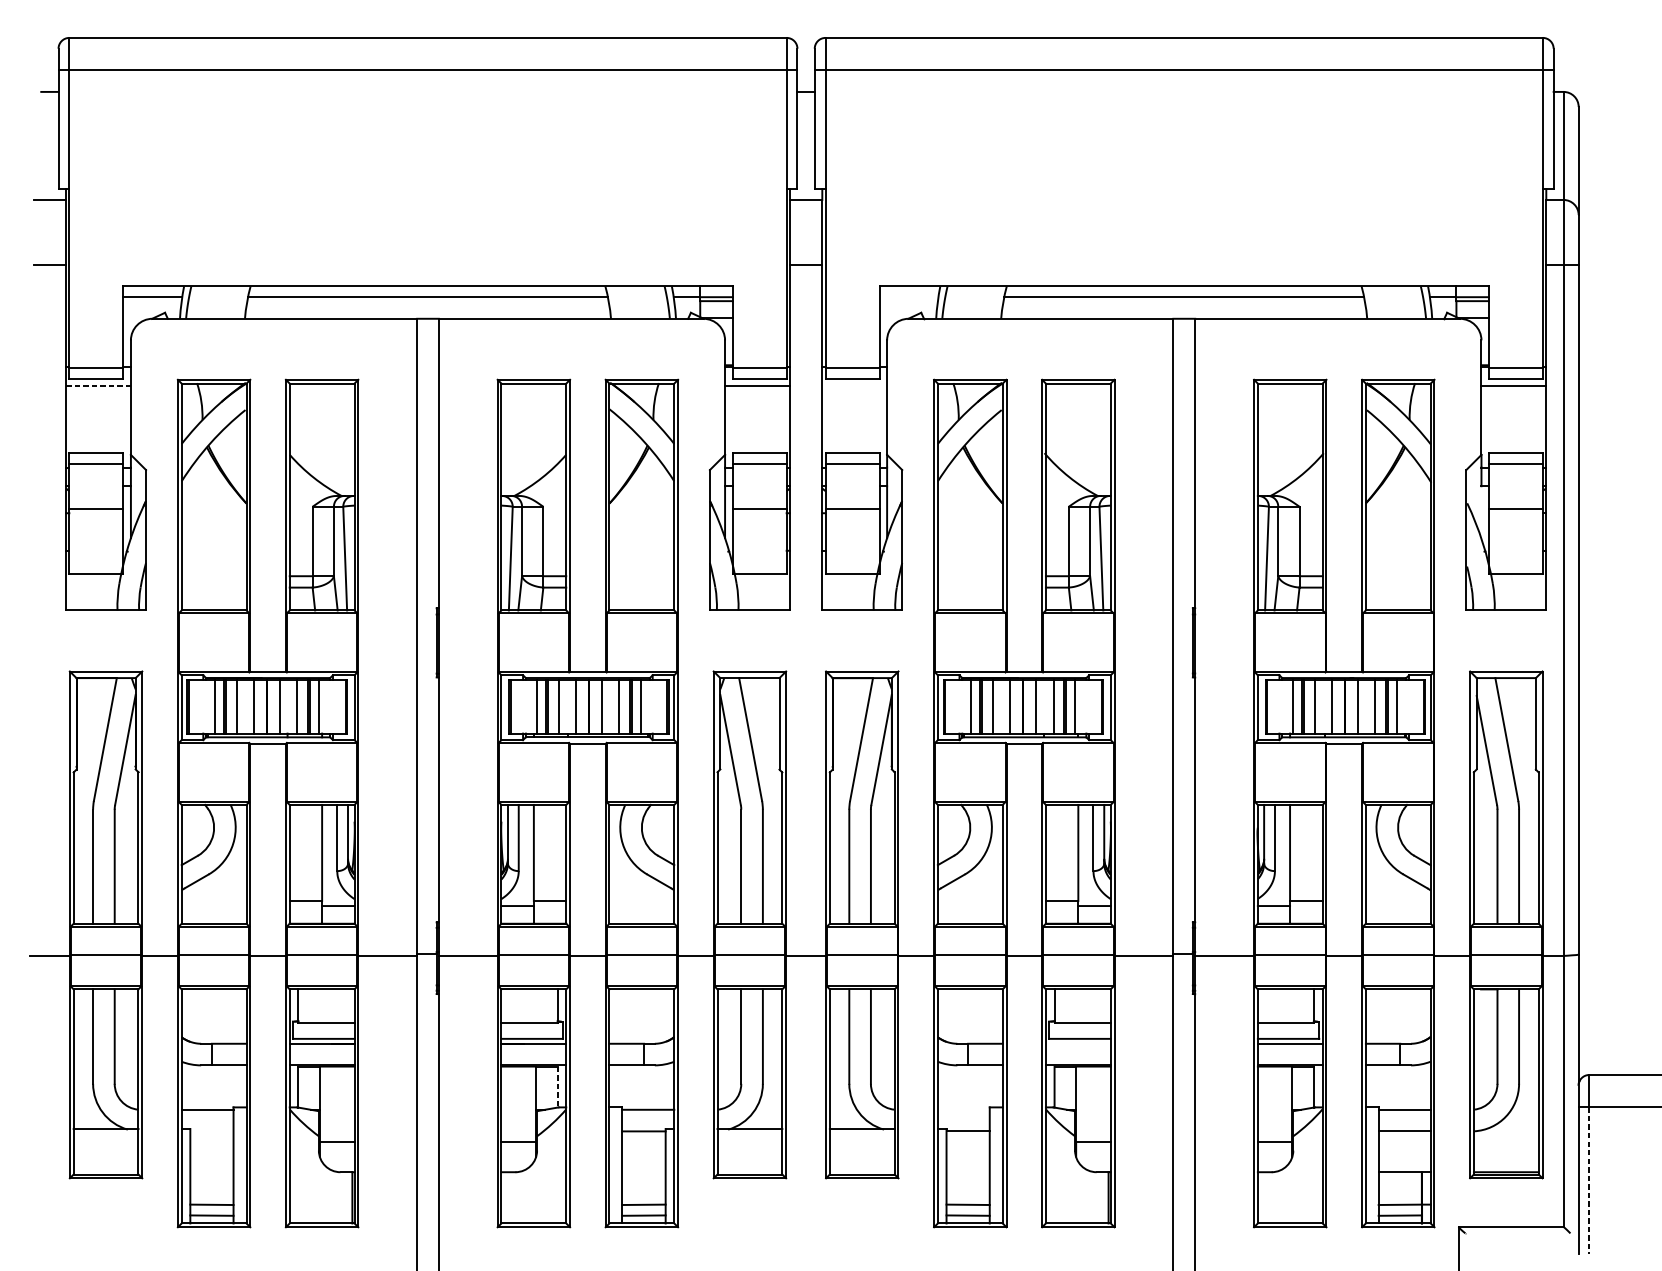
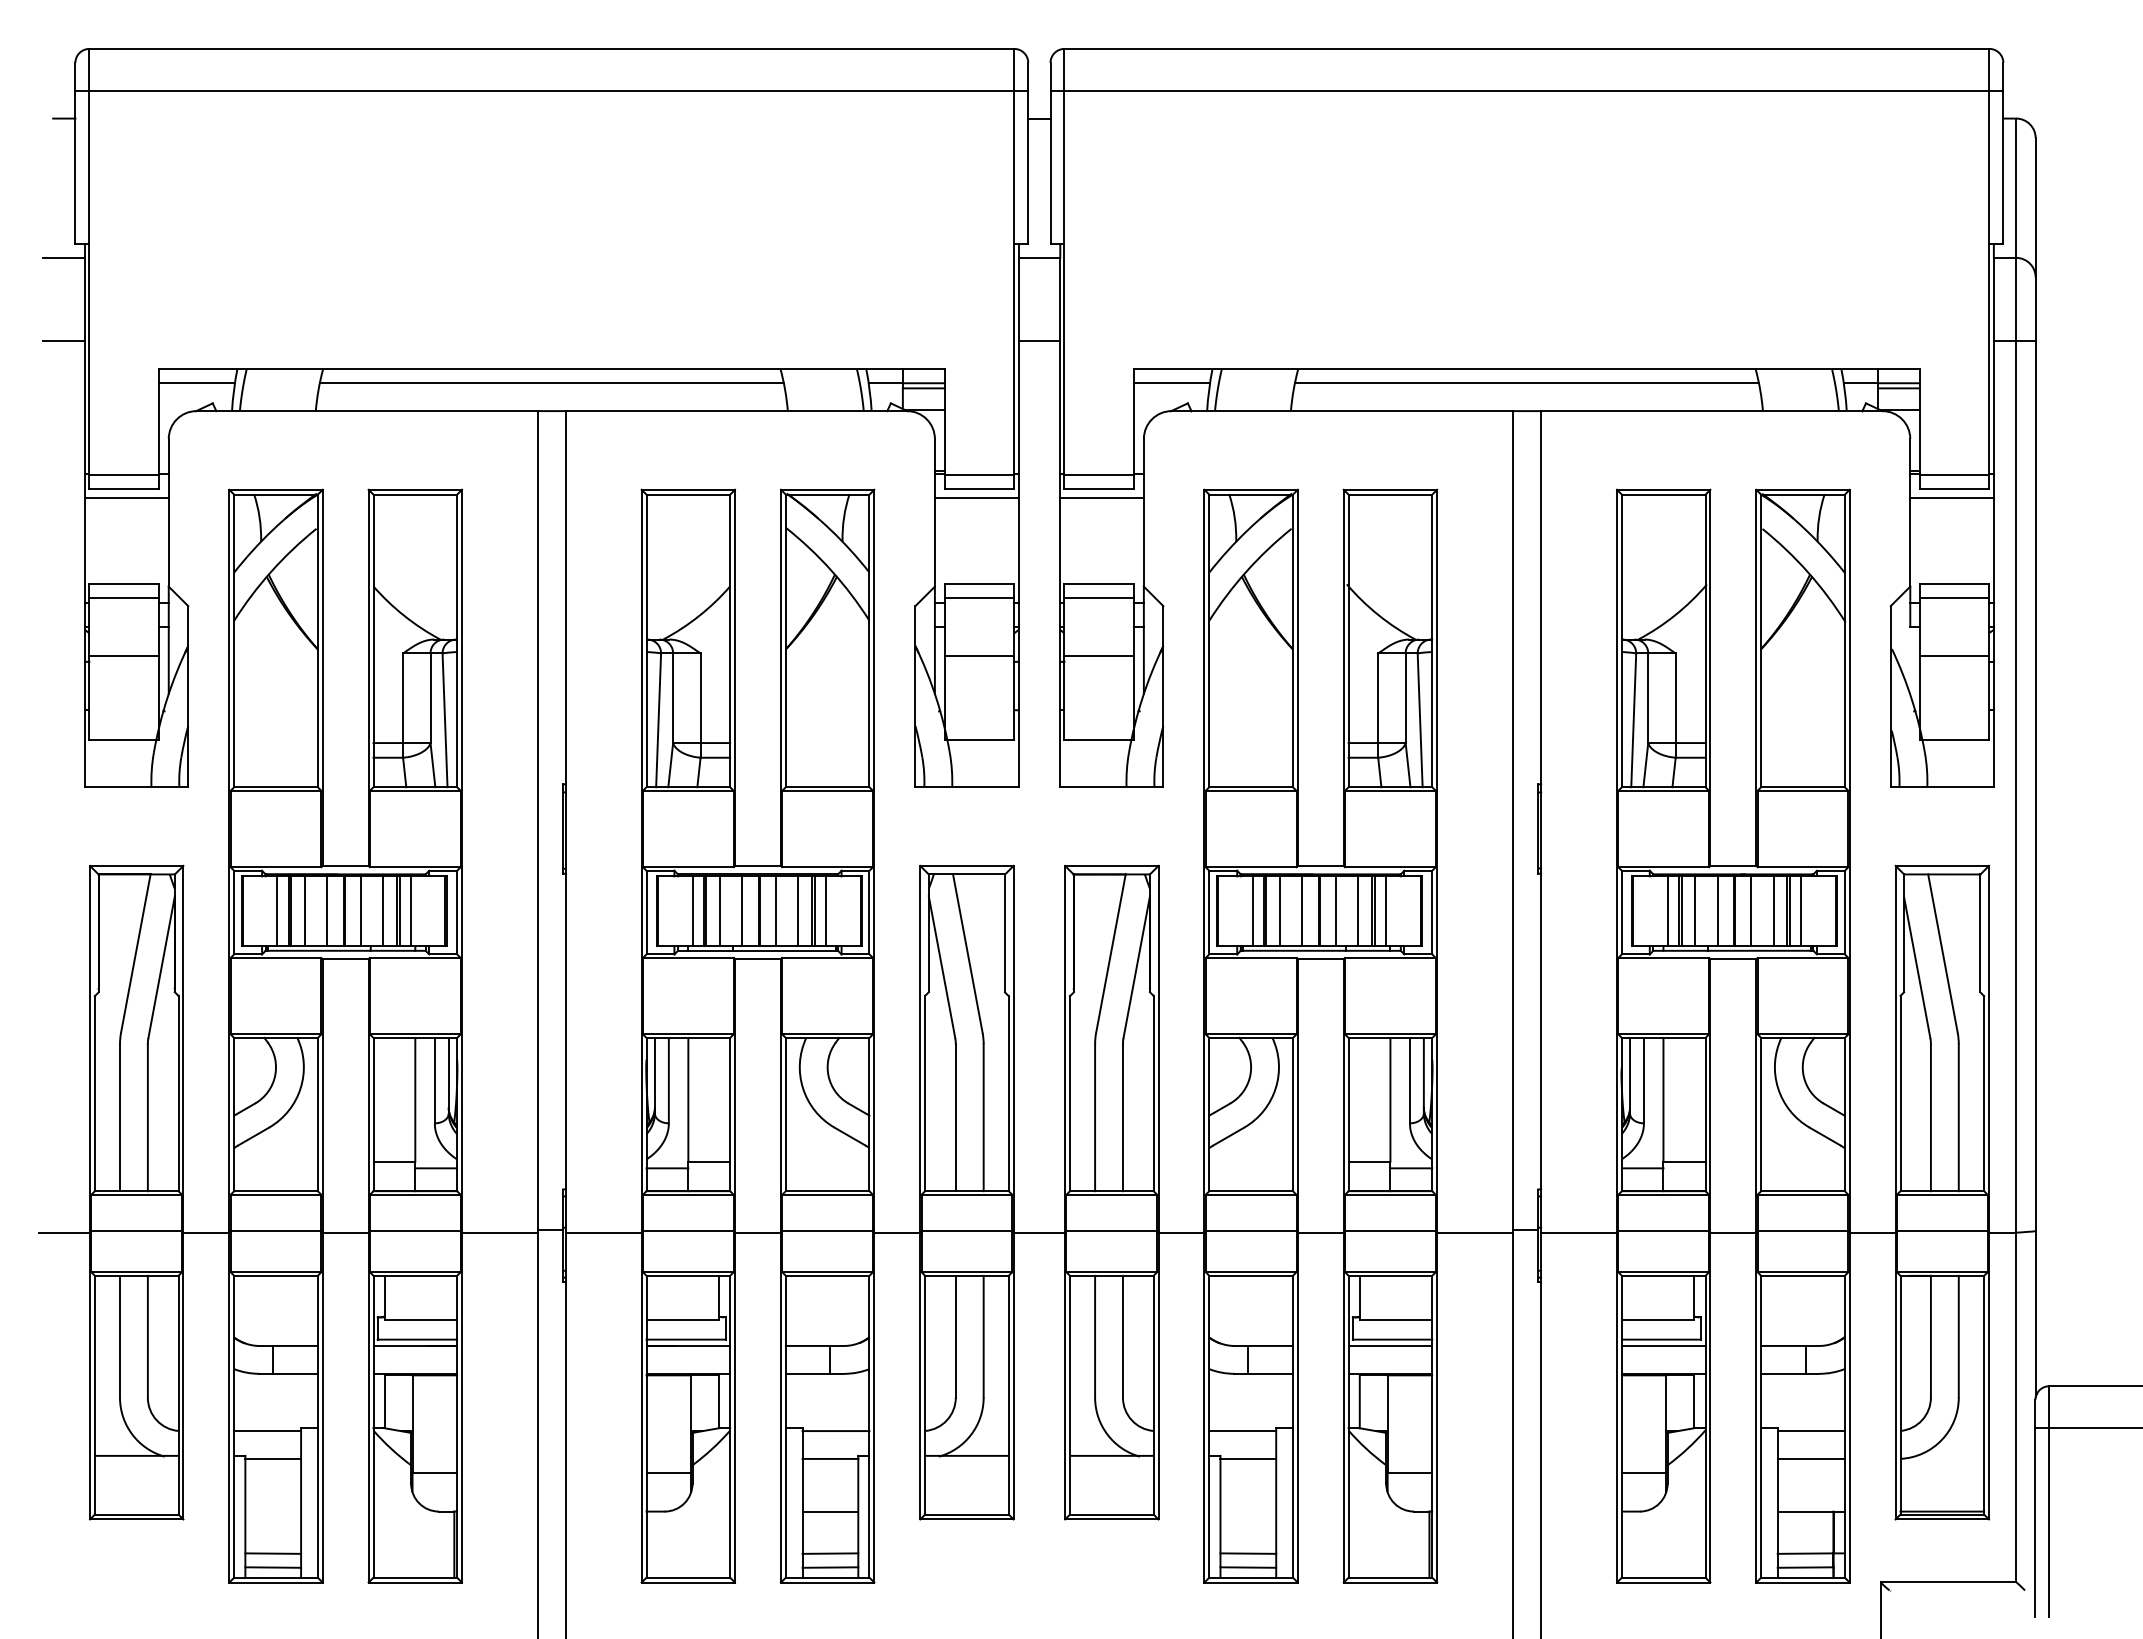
line: (909, 297) -> (1172, 383), added
line: (98, 385) -> (126, 497), dashed -> solid
line: (854, 385) -> (1101, 497), added
line: (1078, 1043) -> (1390, 1345), added
line: (558, 1087) -> (719, 1402), dashed -> solid
line: (963, 1110) -> (1242, 1431), added
line: (212, 1131) -> (273, 1458), added
line: (644, 1172) -> (830, 1511), added
line: (1589, 1180) -> (2049, 1522), dashed -> solid

